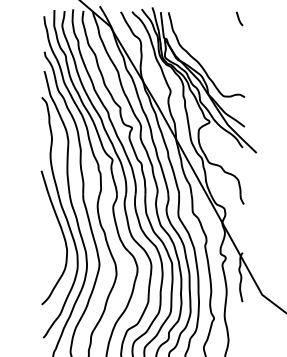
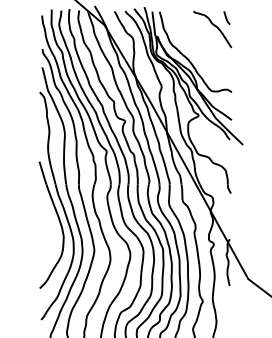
curve: (226, 27) -> (214, 26), added

